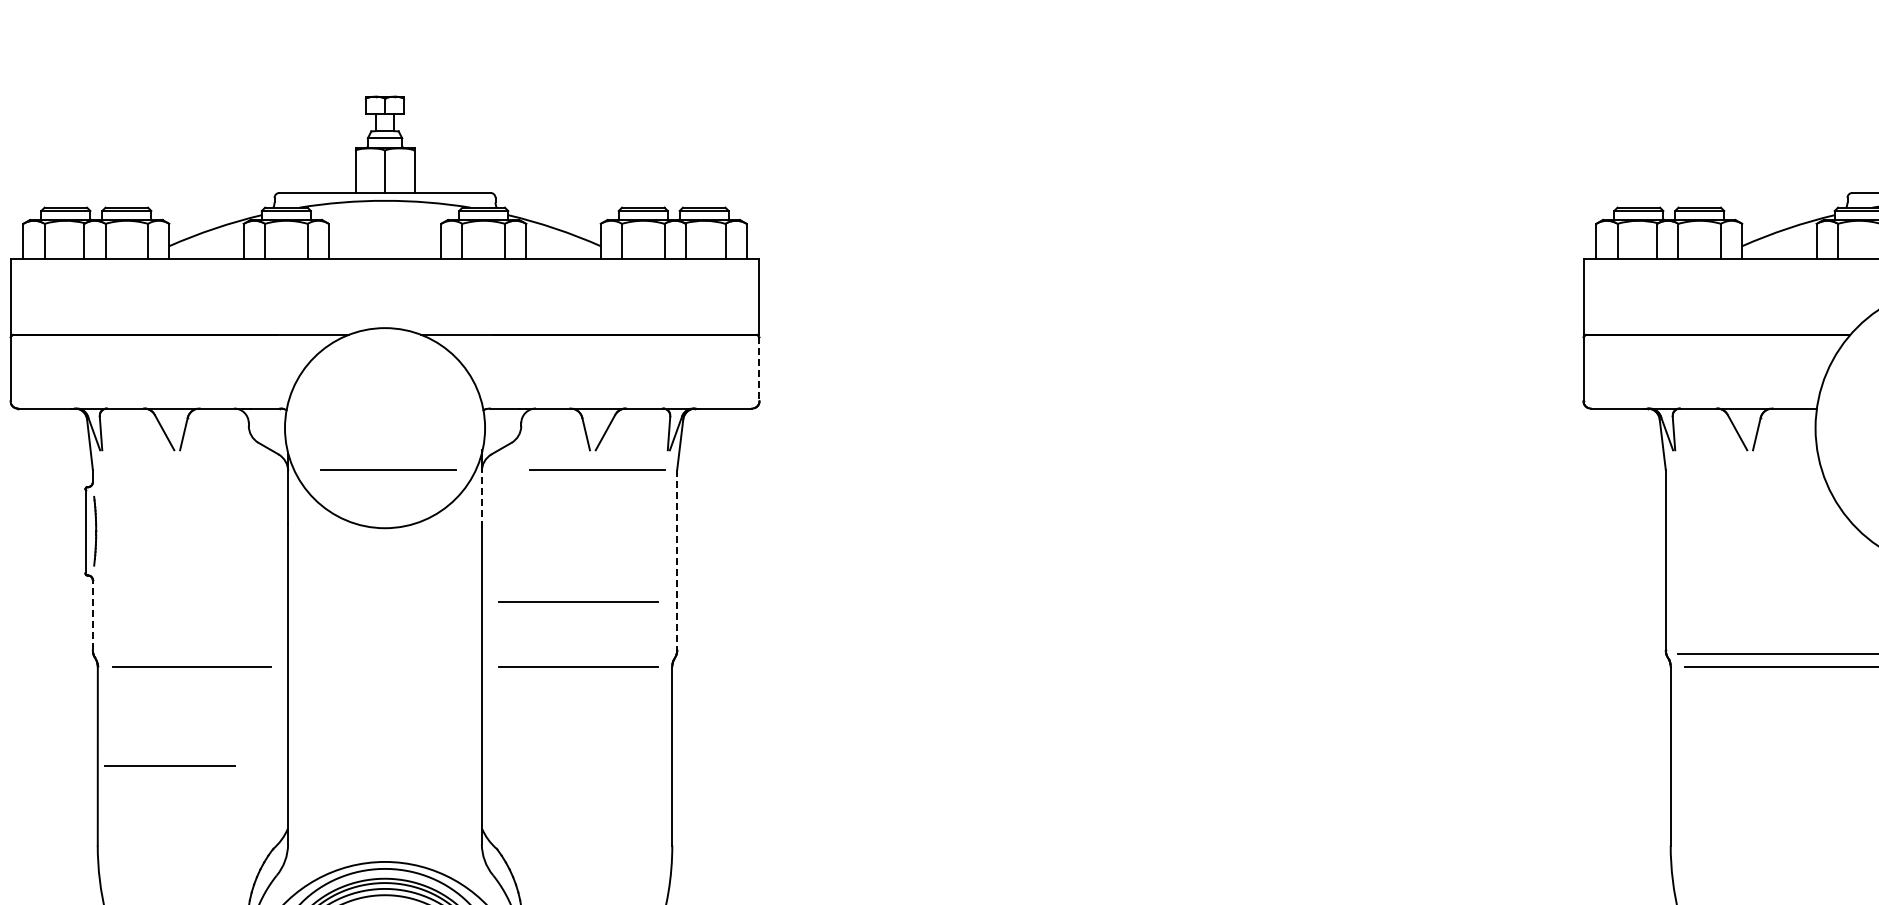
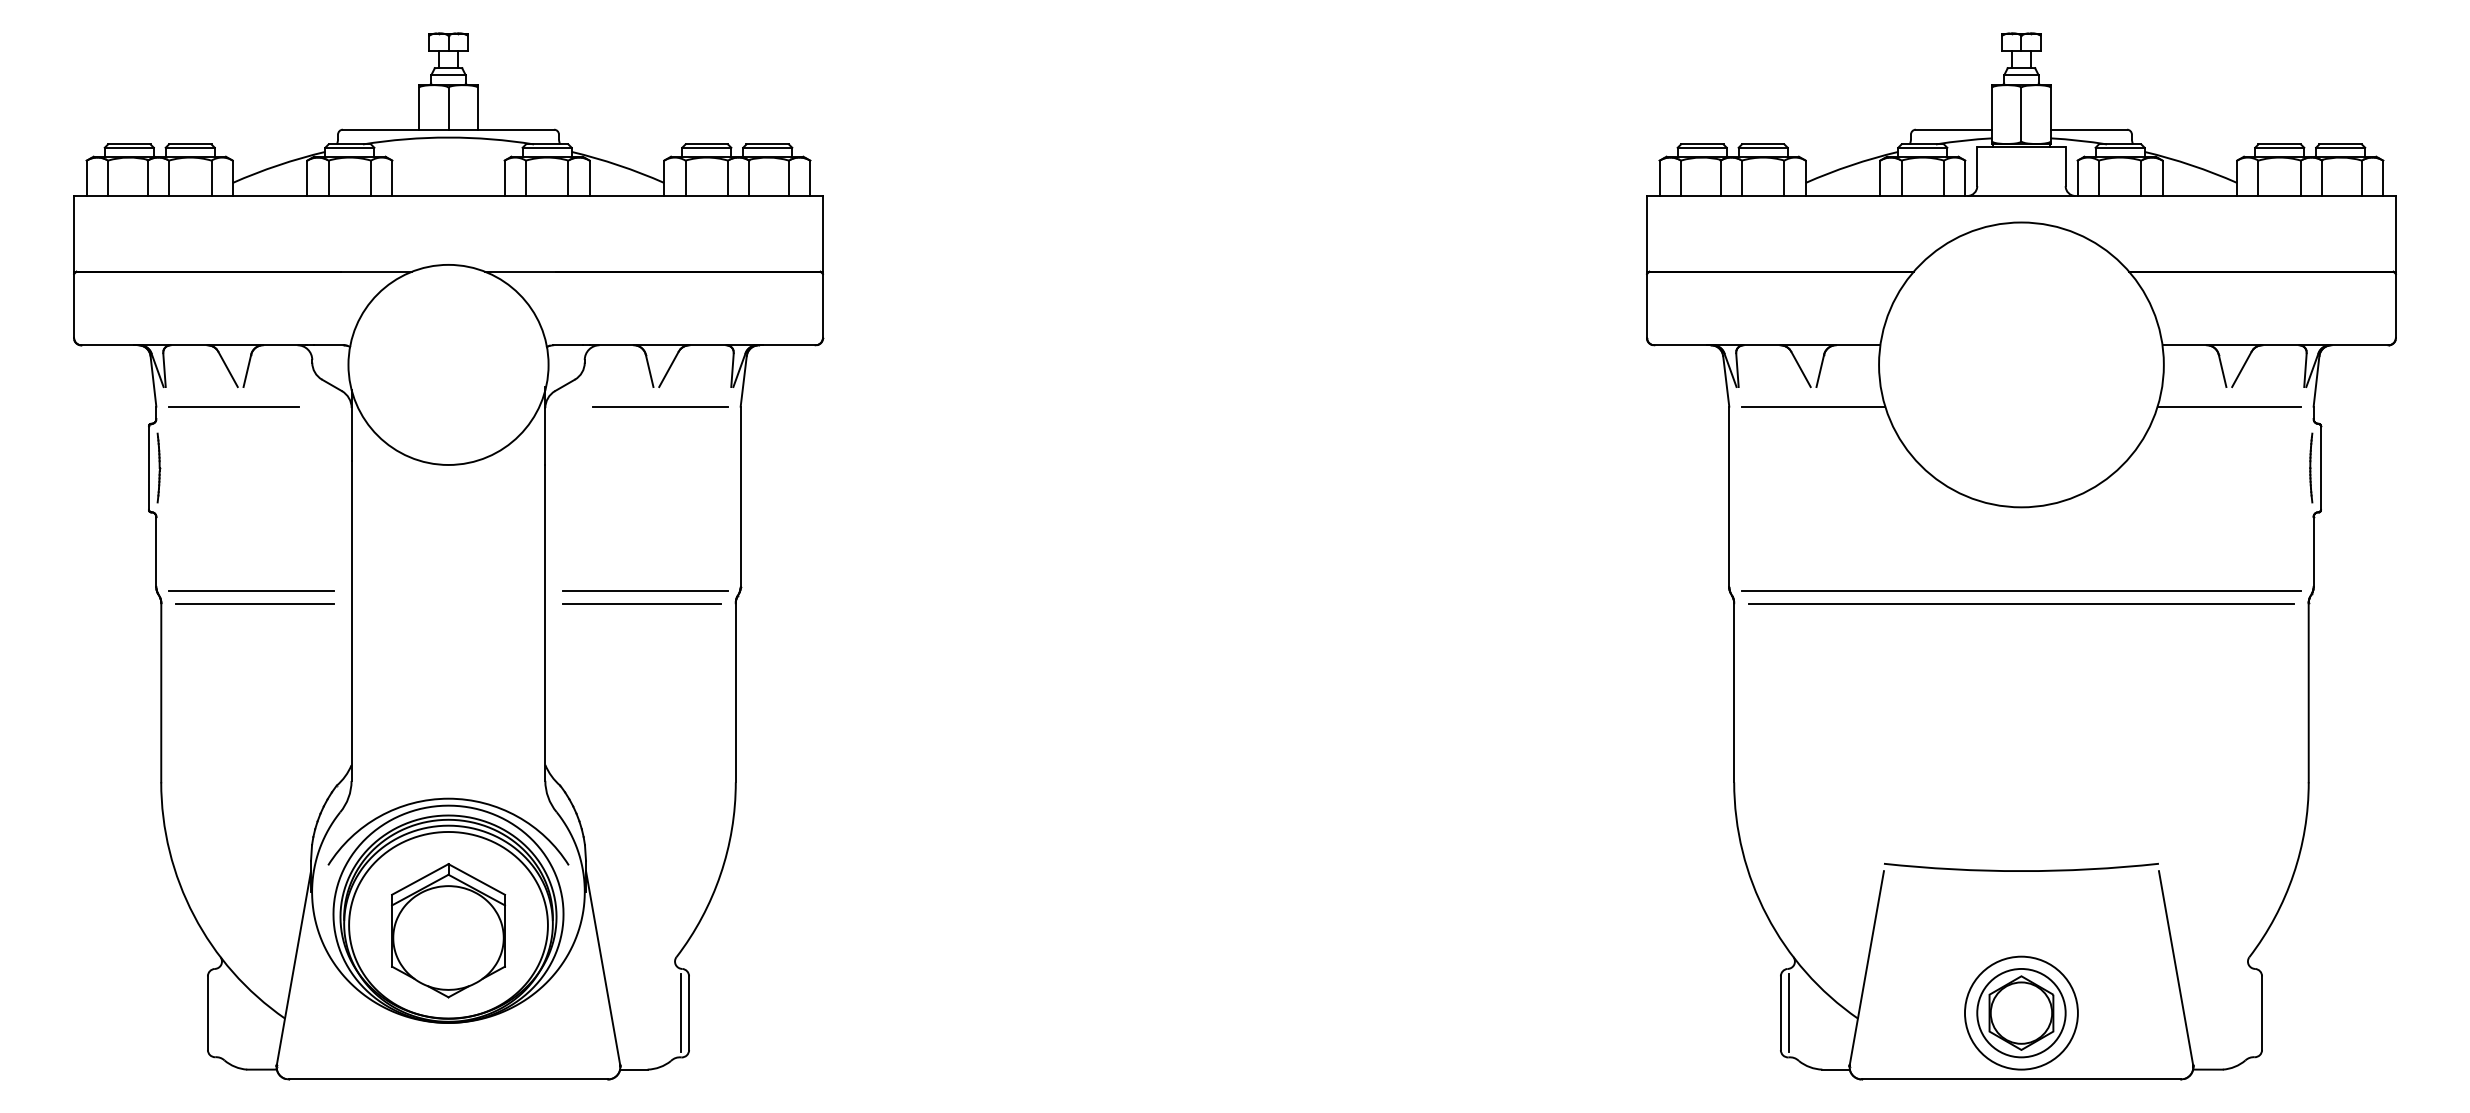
line: (759, 369) -> (822, 306), dashed -> solid
line: (388, 469) -> (451, 406), removed
line: (1750, 469) -> (1813, 406), added
line: (482, 499) -> (545, 436), dashed -> solid
line: (677, 560) -> (740, 497), dashed -> solid
line: (578, 601) -> (641, 538), removed
line: (93, 615) -> (156, 552), dashed -> solid
line: (188, 653) -> (251, 590), added
line: (582, 653) -> (645, 590), added
line: (170, 765) -> (233, 406), moved

